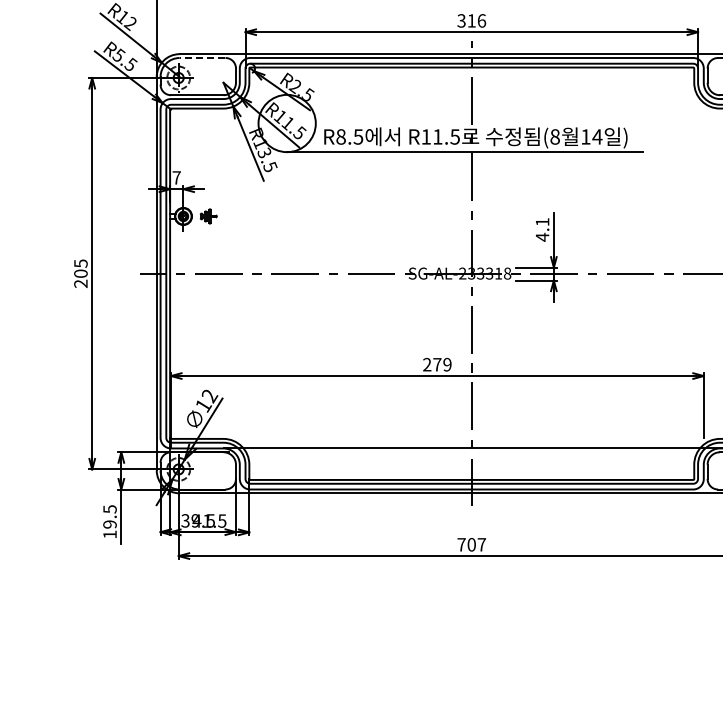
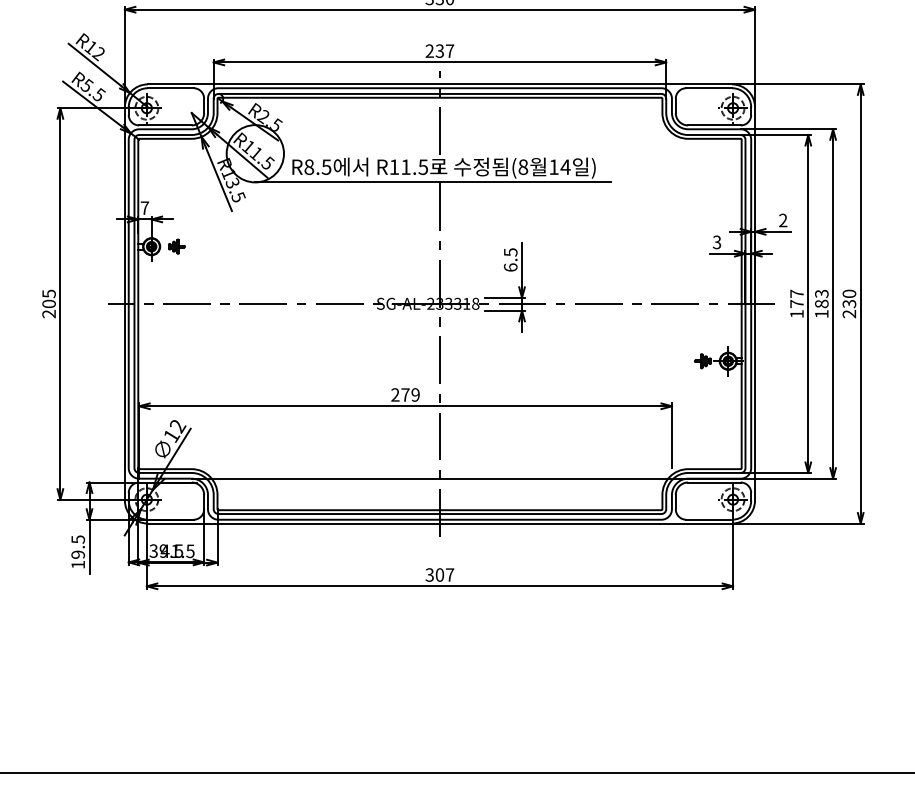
text: (471, 20) -> (439, 50), 316 -> 237
line: (202, 58) -> (170, 88), dashed -> solid
text: (542, 230) -> (510, 260), 4.1 -> 6.5
text: (461, 544) -> (429, 574), 707 -> 307

